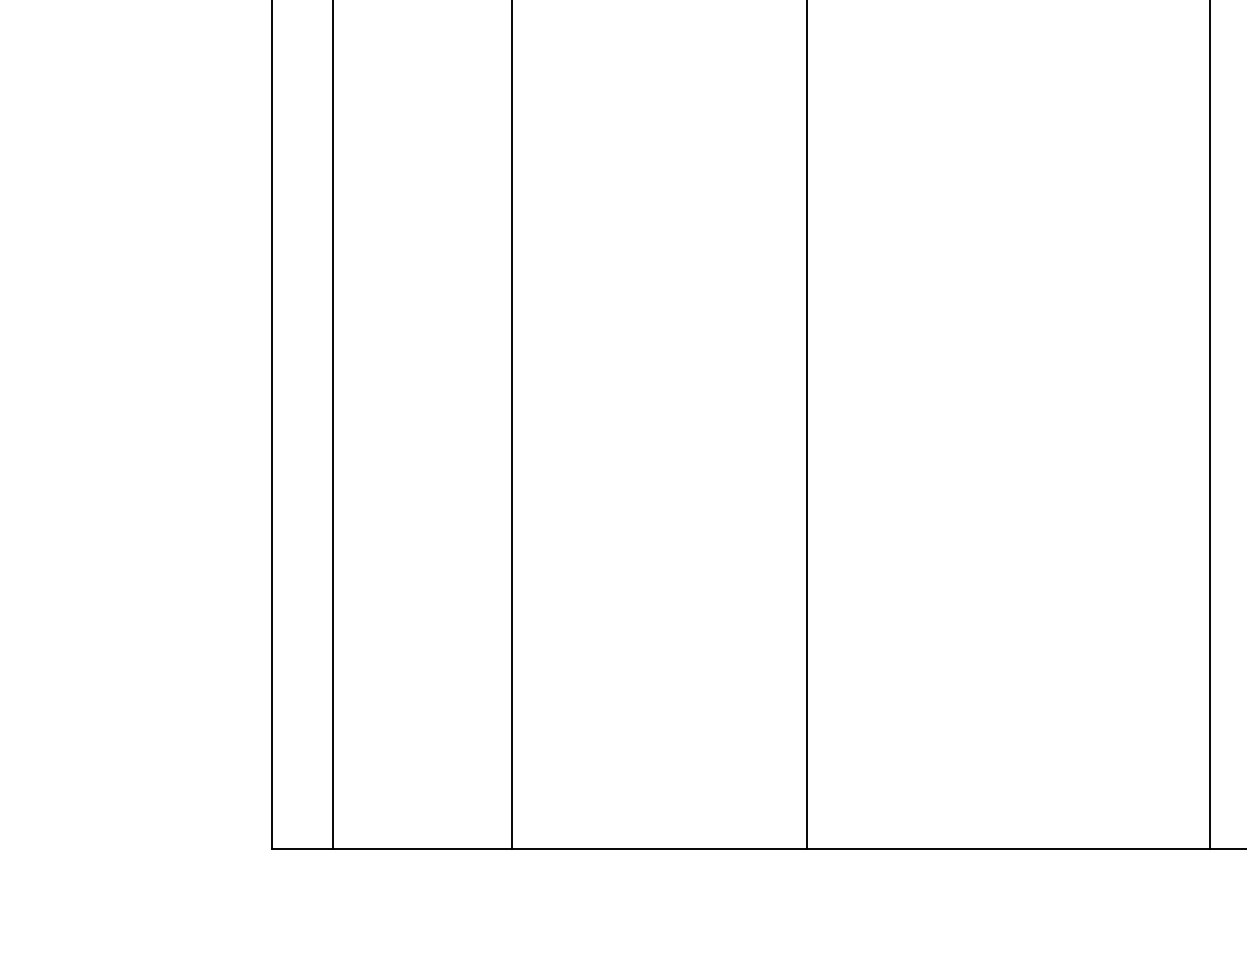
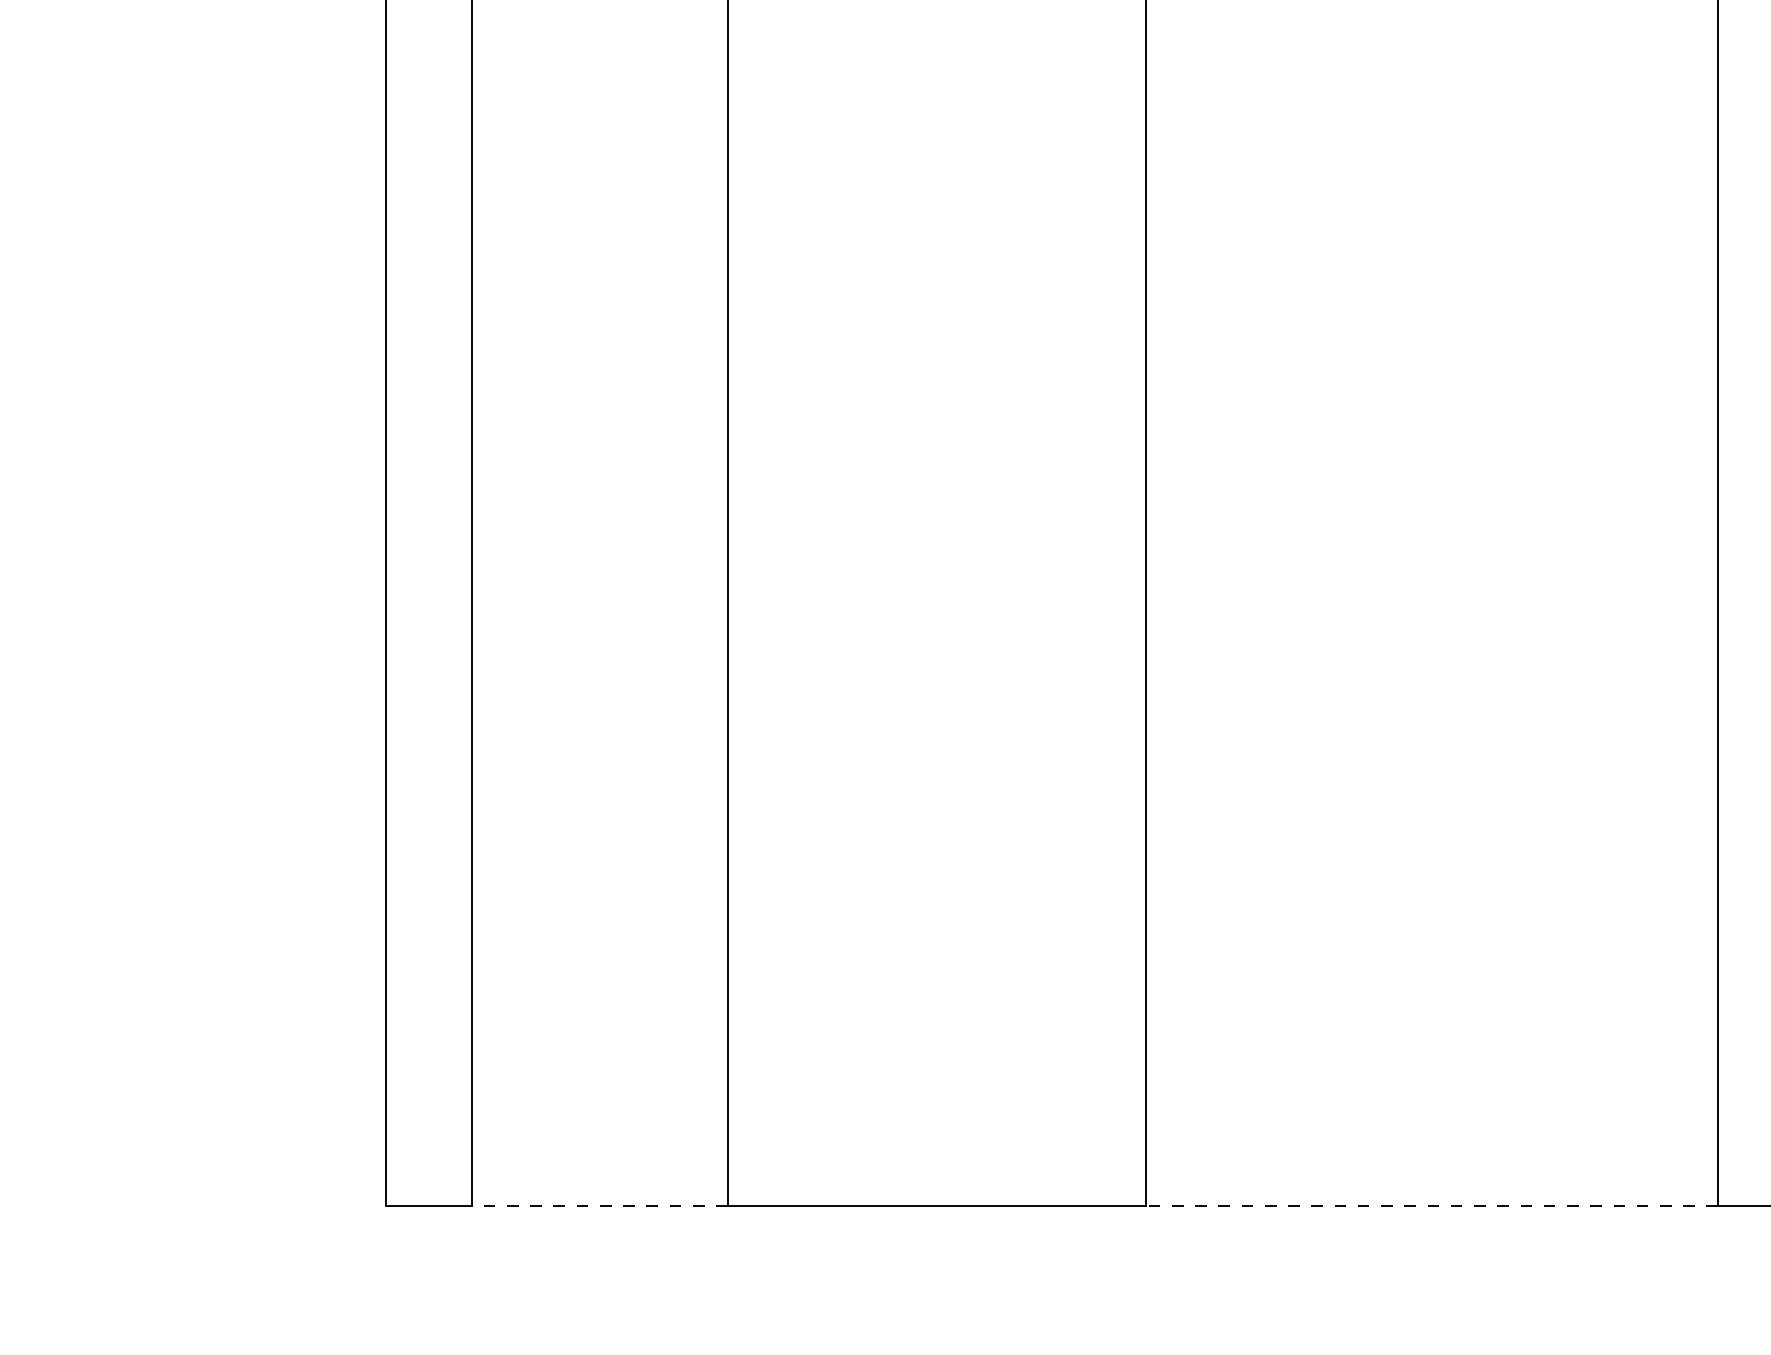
line: (422, 848) -> (600, 1205), solid -> dashed
line: (1008, 848) -> (1432, 1205), solid -> dashed

